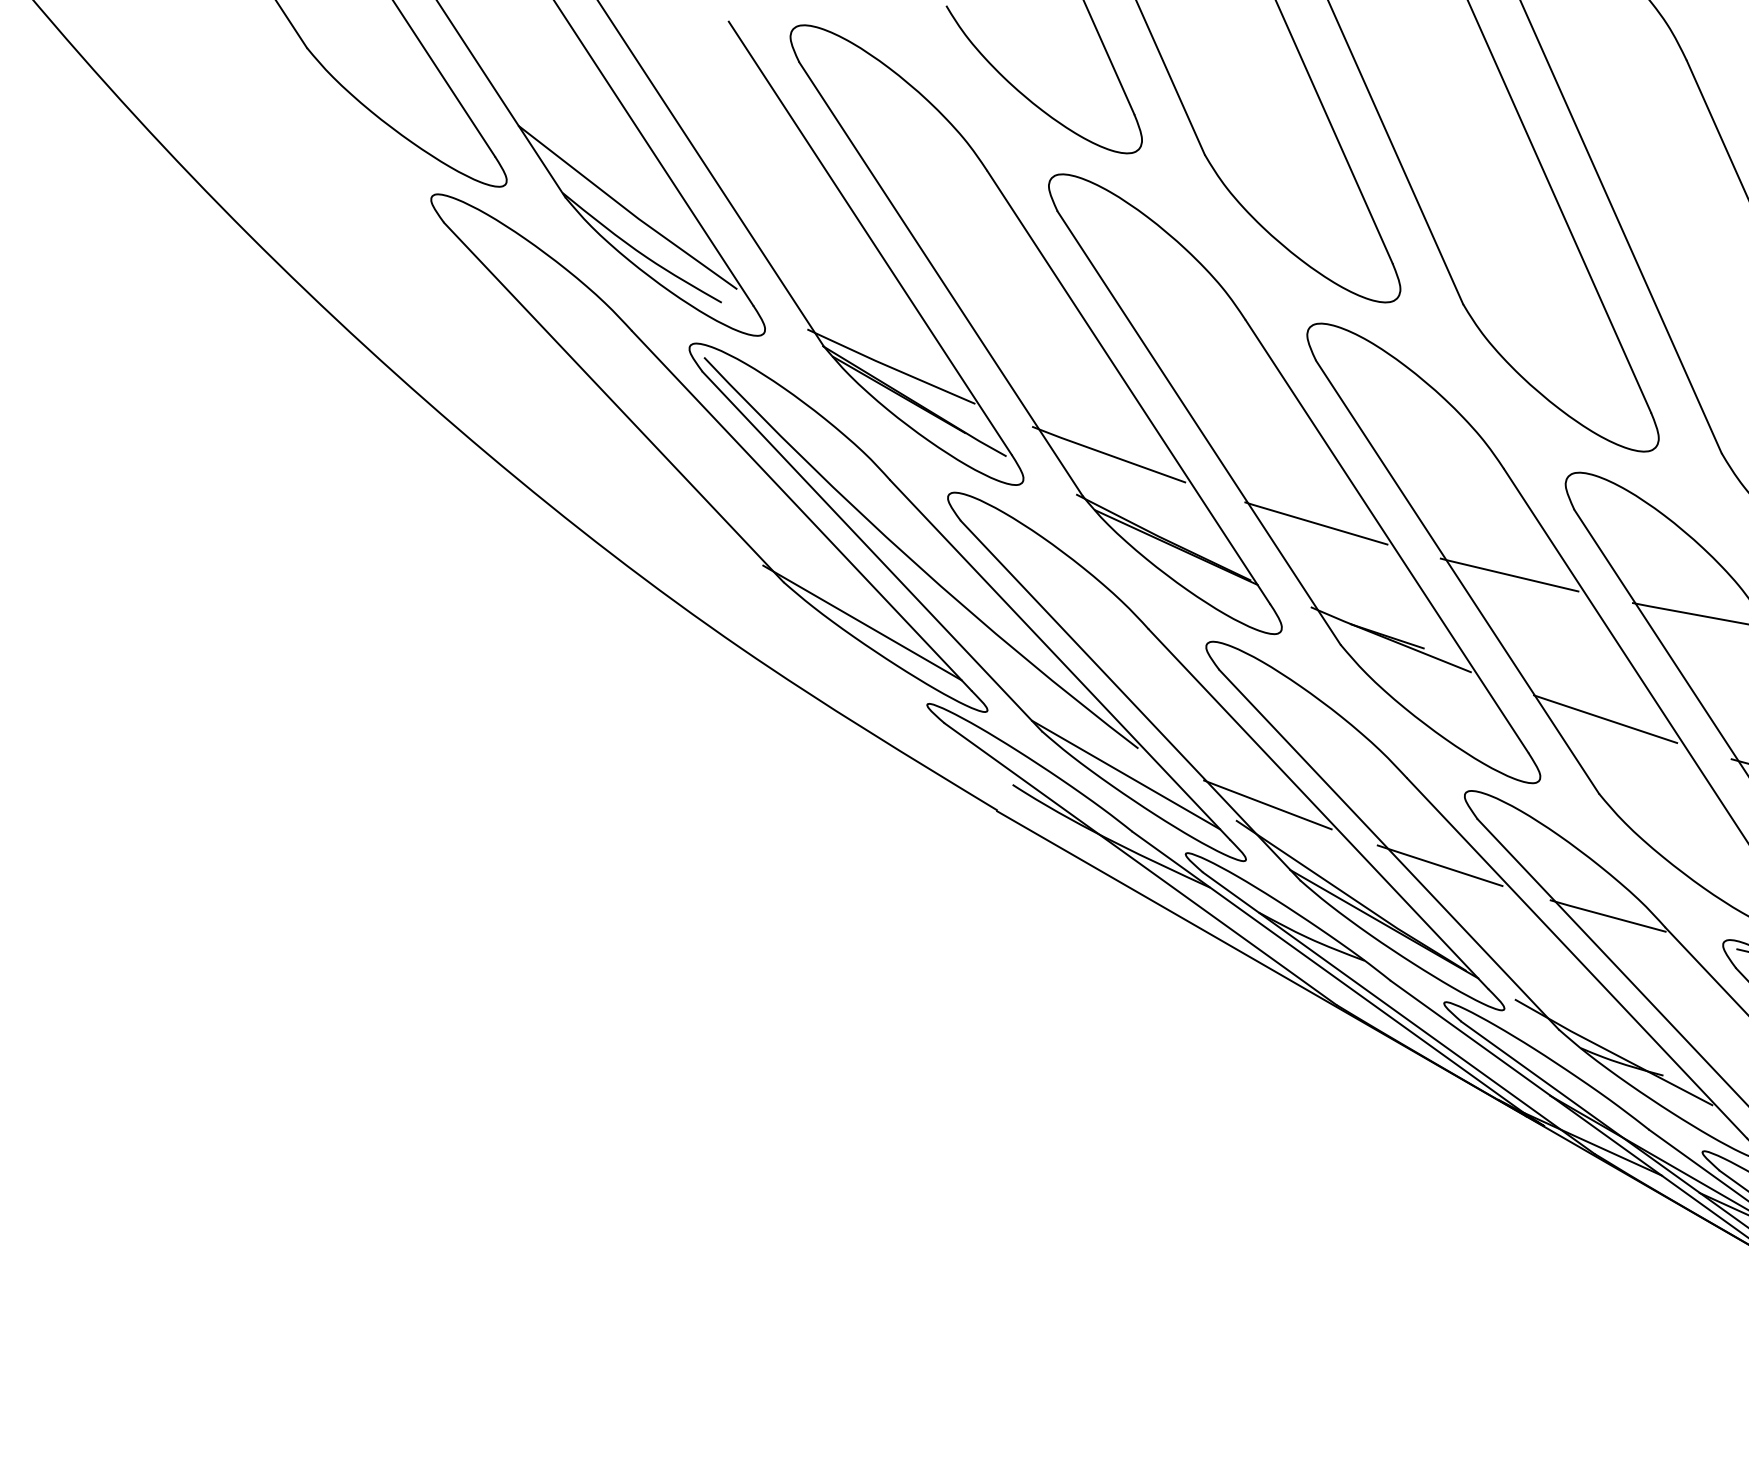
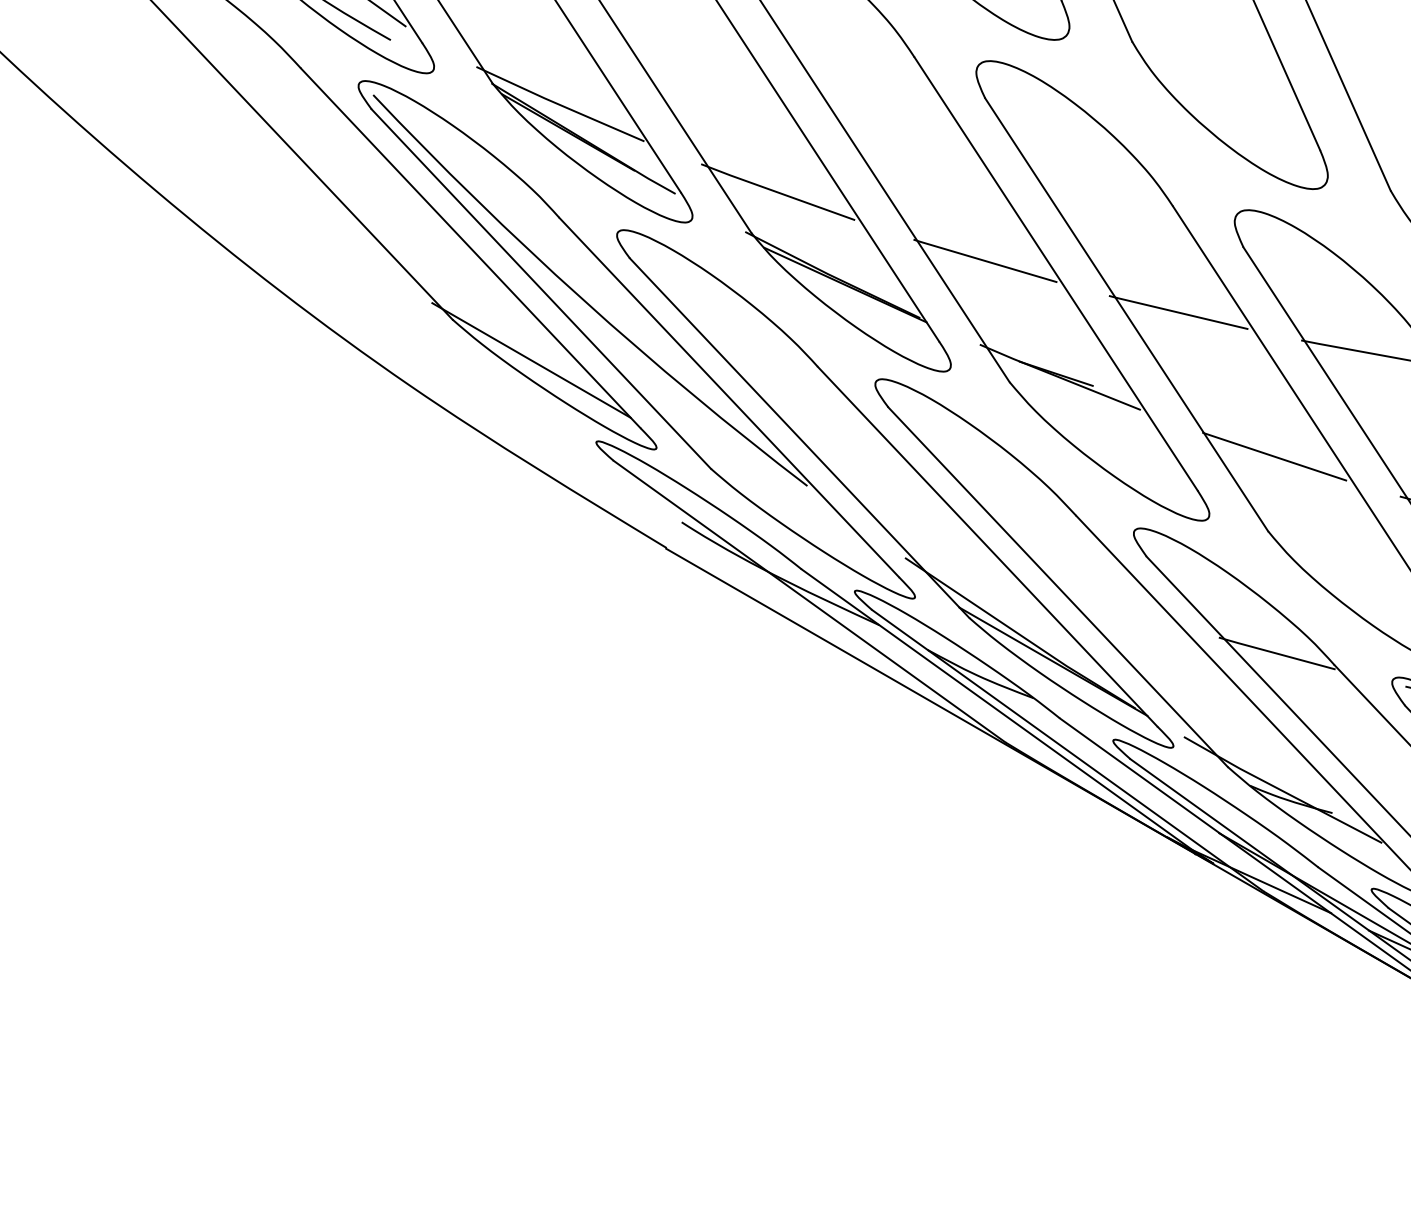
line: (1126, 774) -> (795, 511), removed
line: (1267, 804) -> (936, 541), removed
line: (1439, 865) -> (1108, 602), removed

